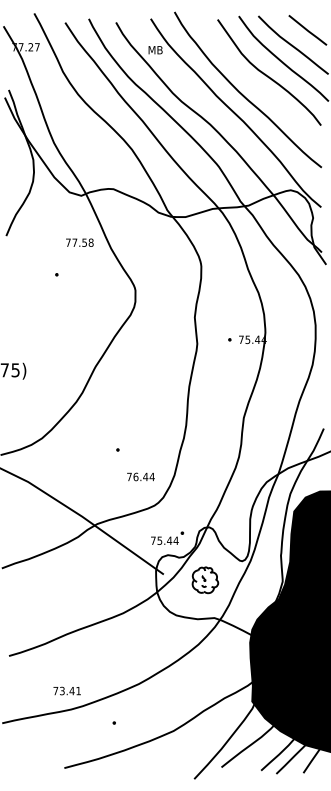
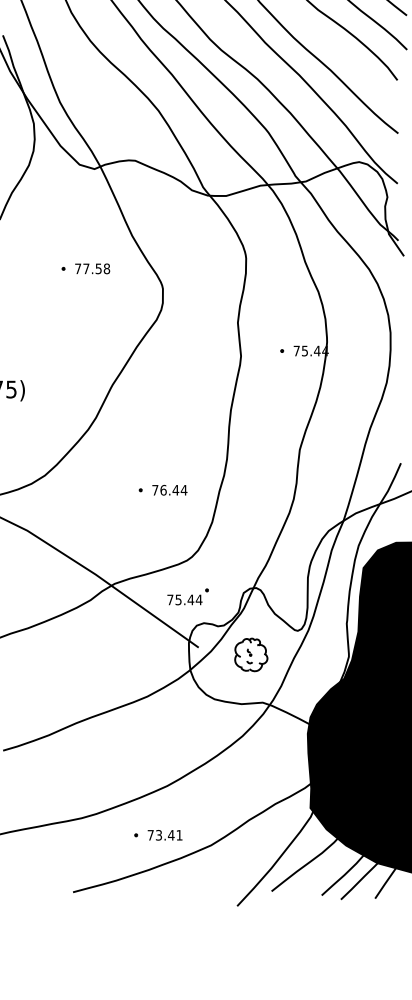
text: (79, 242) -> (92, 268), moved
text: (140, 476) -> (169, 489), moved
part: (167, 537) -> (188, 595), moved
text: (66, 690) -> (164, 834), moved

